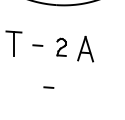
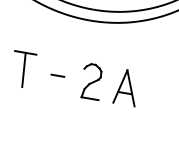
part: (61, 47) -> (91, 81), size x1.43
line: (48, 87) -> (67, 137), removed

